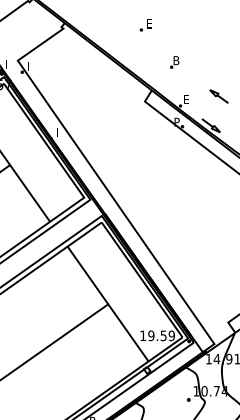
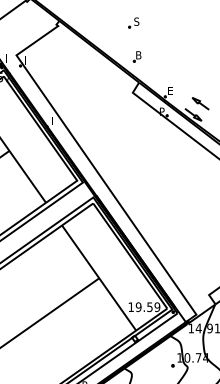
text: (148, 23) -> (136, 21), E -> S
part: (174, 62) -> (136, 57), moved
part: (218, 96) -> (200, 103), moved

